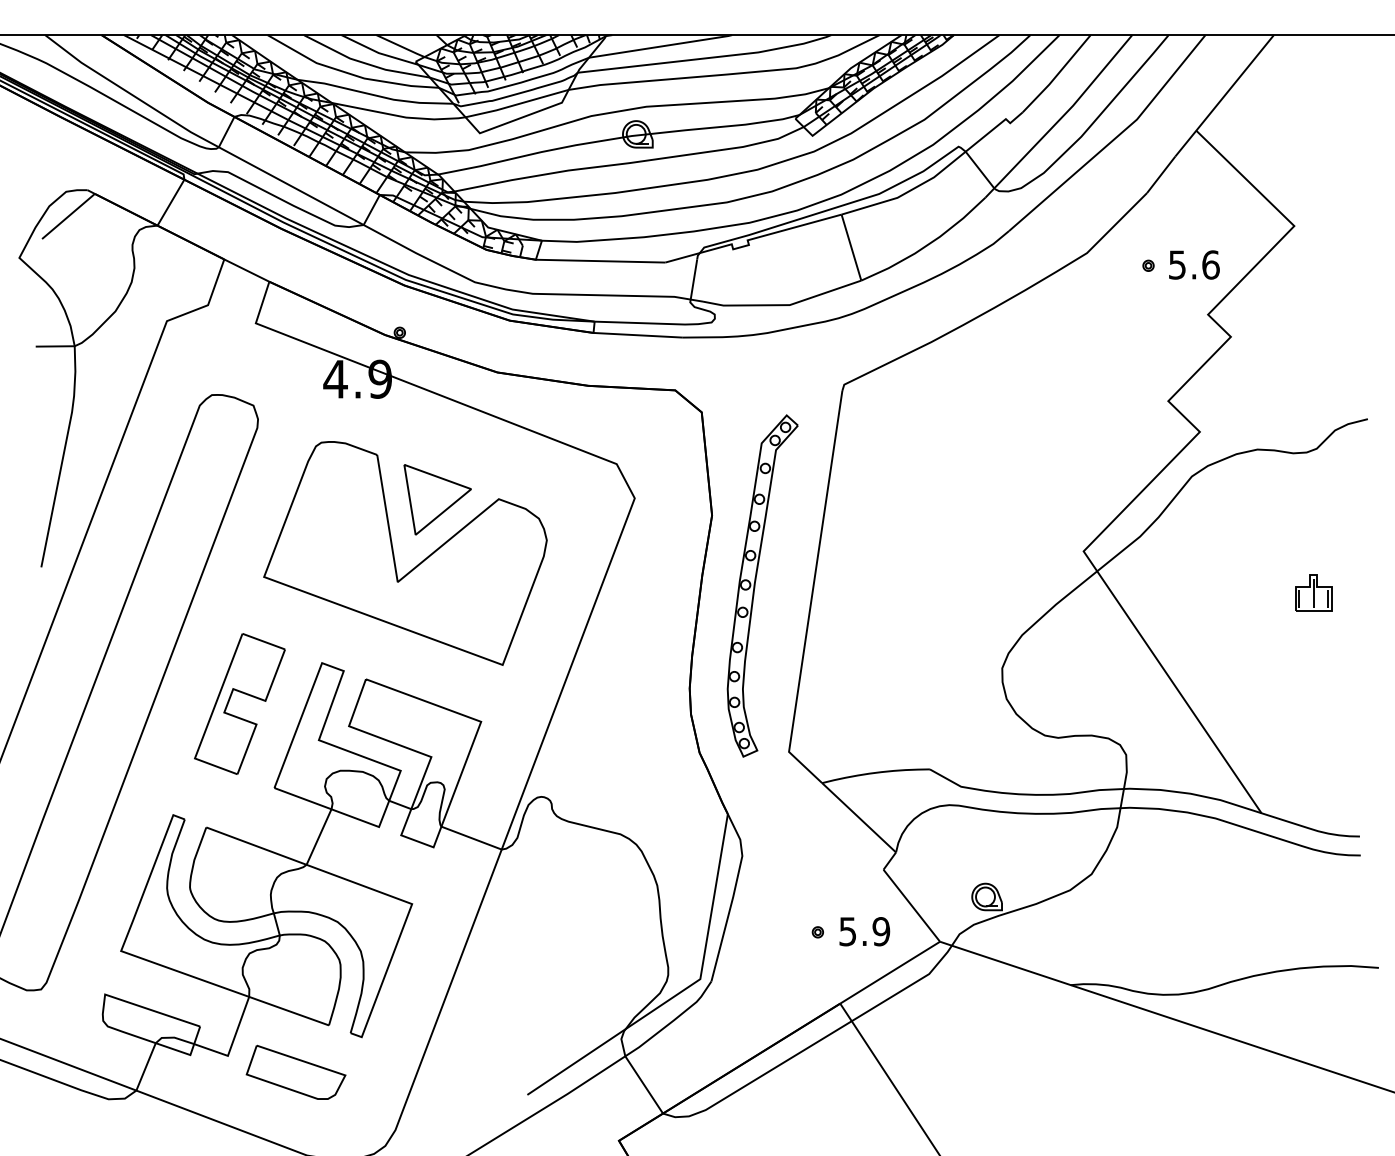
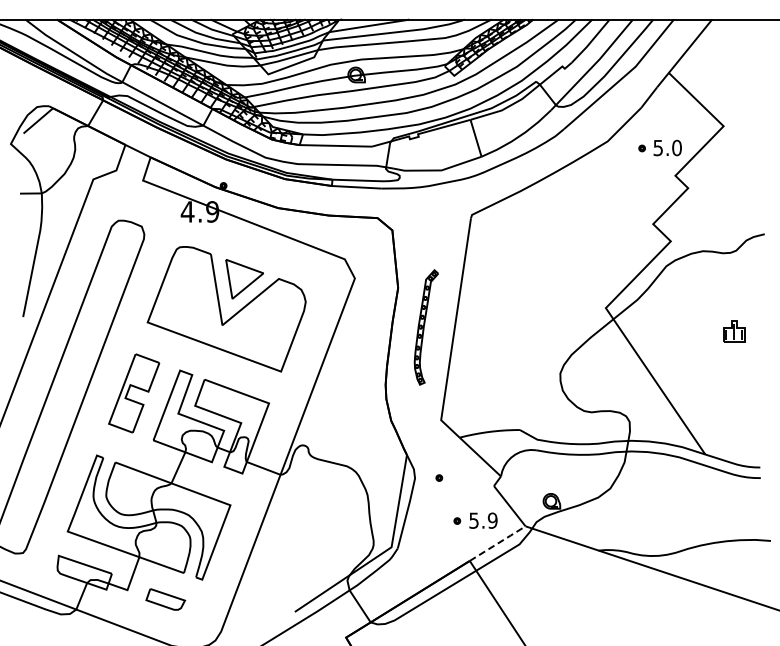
text: (1209, 264) -> (676, 147), 5.6 -> 5.0
part: (762, 586) -> (426, 327), size x0.6
part: (786, 854) -> (439, 477), added
line: (891, 972) -> (498, 543), solid -> dashed
part: (295, 1072) -> (165, 599), size x0.7

